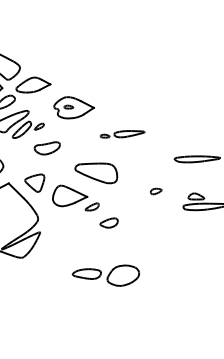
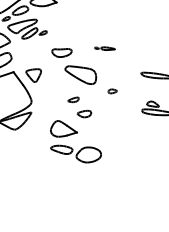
part: (73, 107) -> (71, 22), removed
part: (122, 134) -> (104, 48), size x0.6
part: (46, 148) -> (61, 52), moved
part: (156, 191) -> (112, 91), moved
part: (70, 195) -> (64, 129), moved

